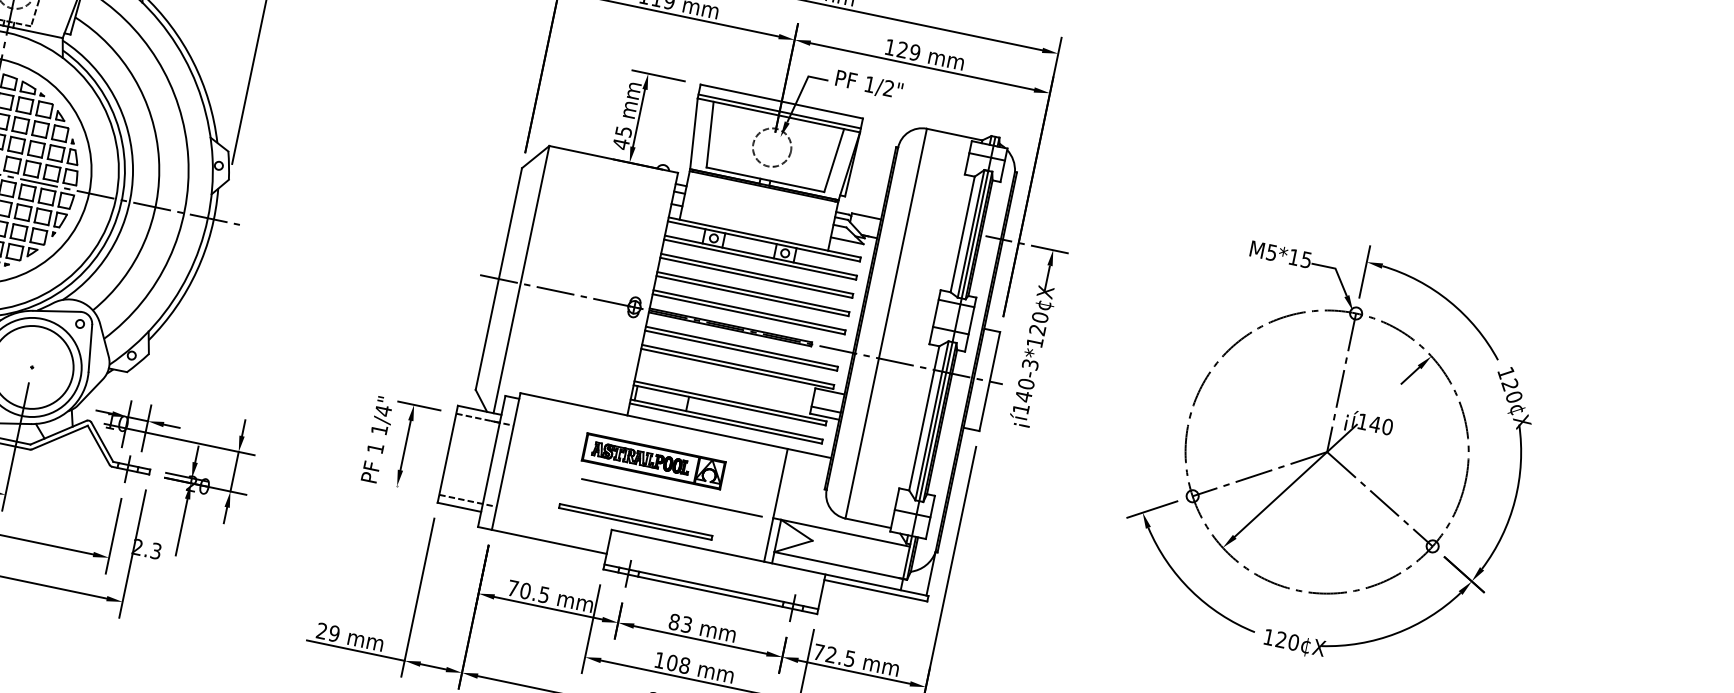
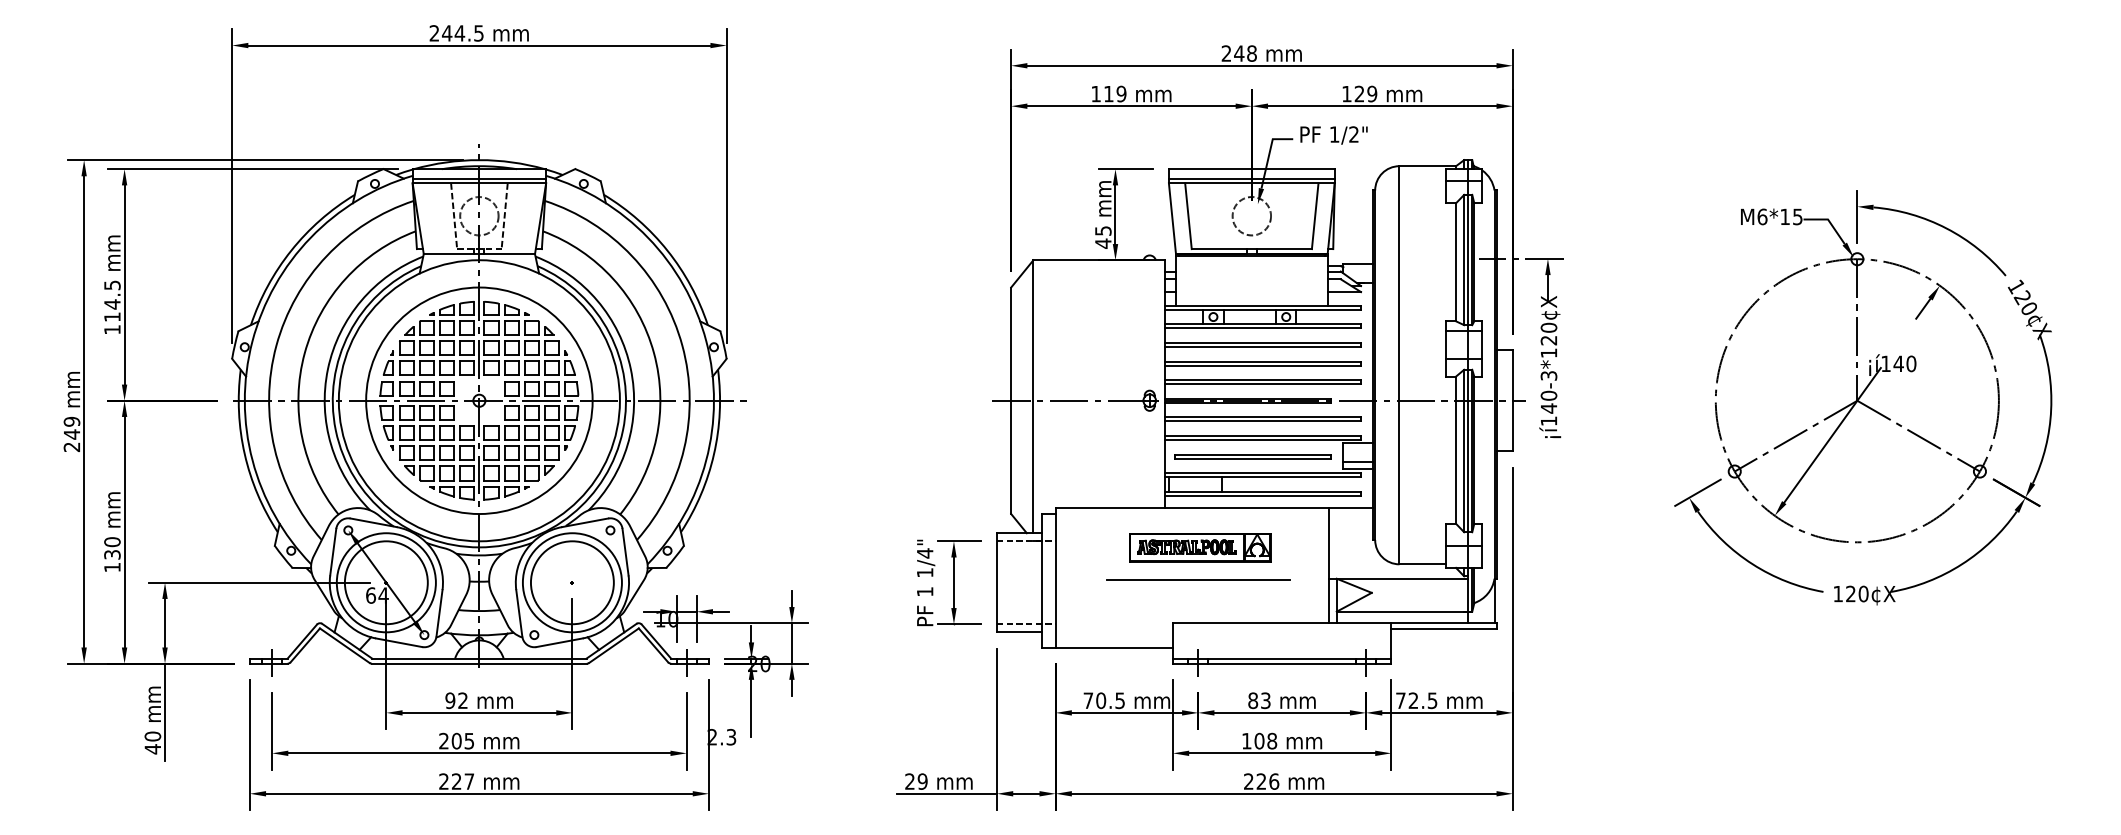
text: (1271, 252) -> (1762, 216), M5*15 -> M6*15
line: (401, 487) -> (958, 624), added
line: (672, 497) -> (1198, 579), moved
part: (635, 521) -> (1252, 456), moved

